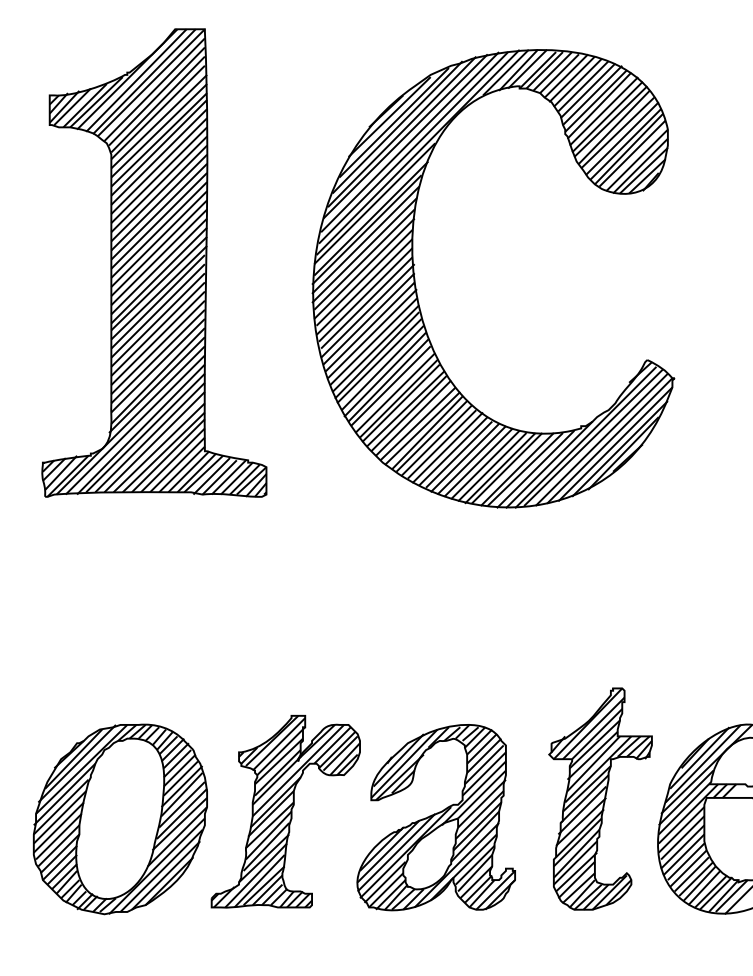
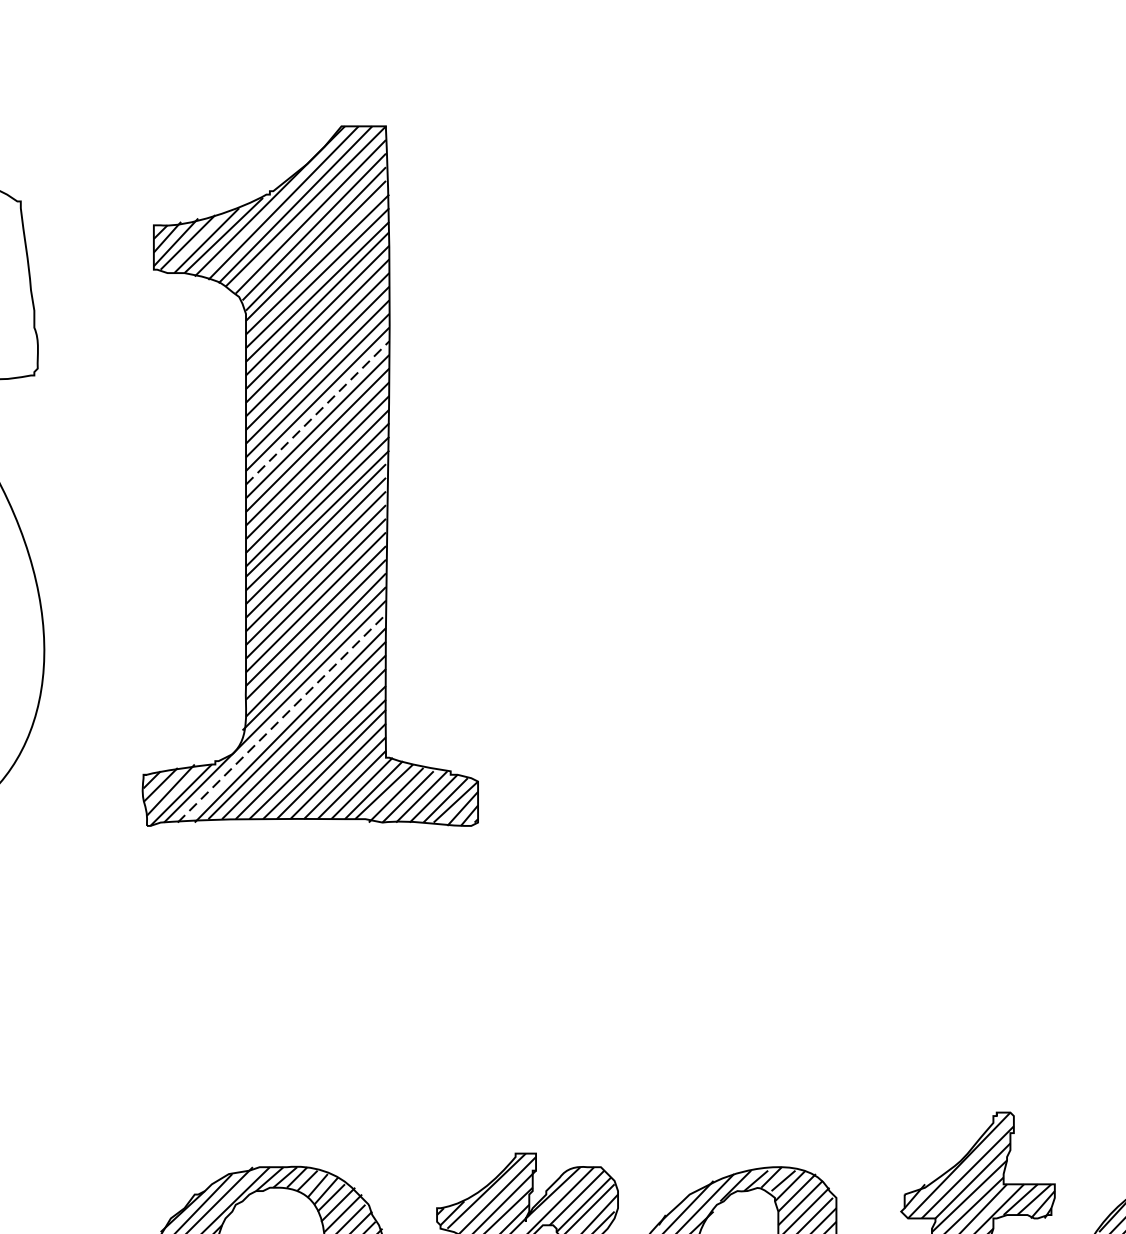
line: (159, 220) -> (318, 412), solid -> dashed
part: (417, 289) -> (704, 515), removed
line: (135, 424) -> (282, 717), solid -> dashed

